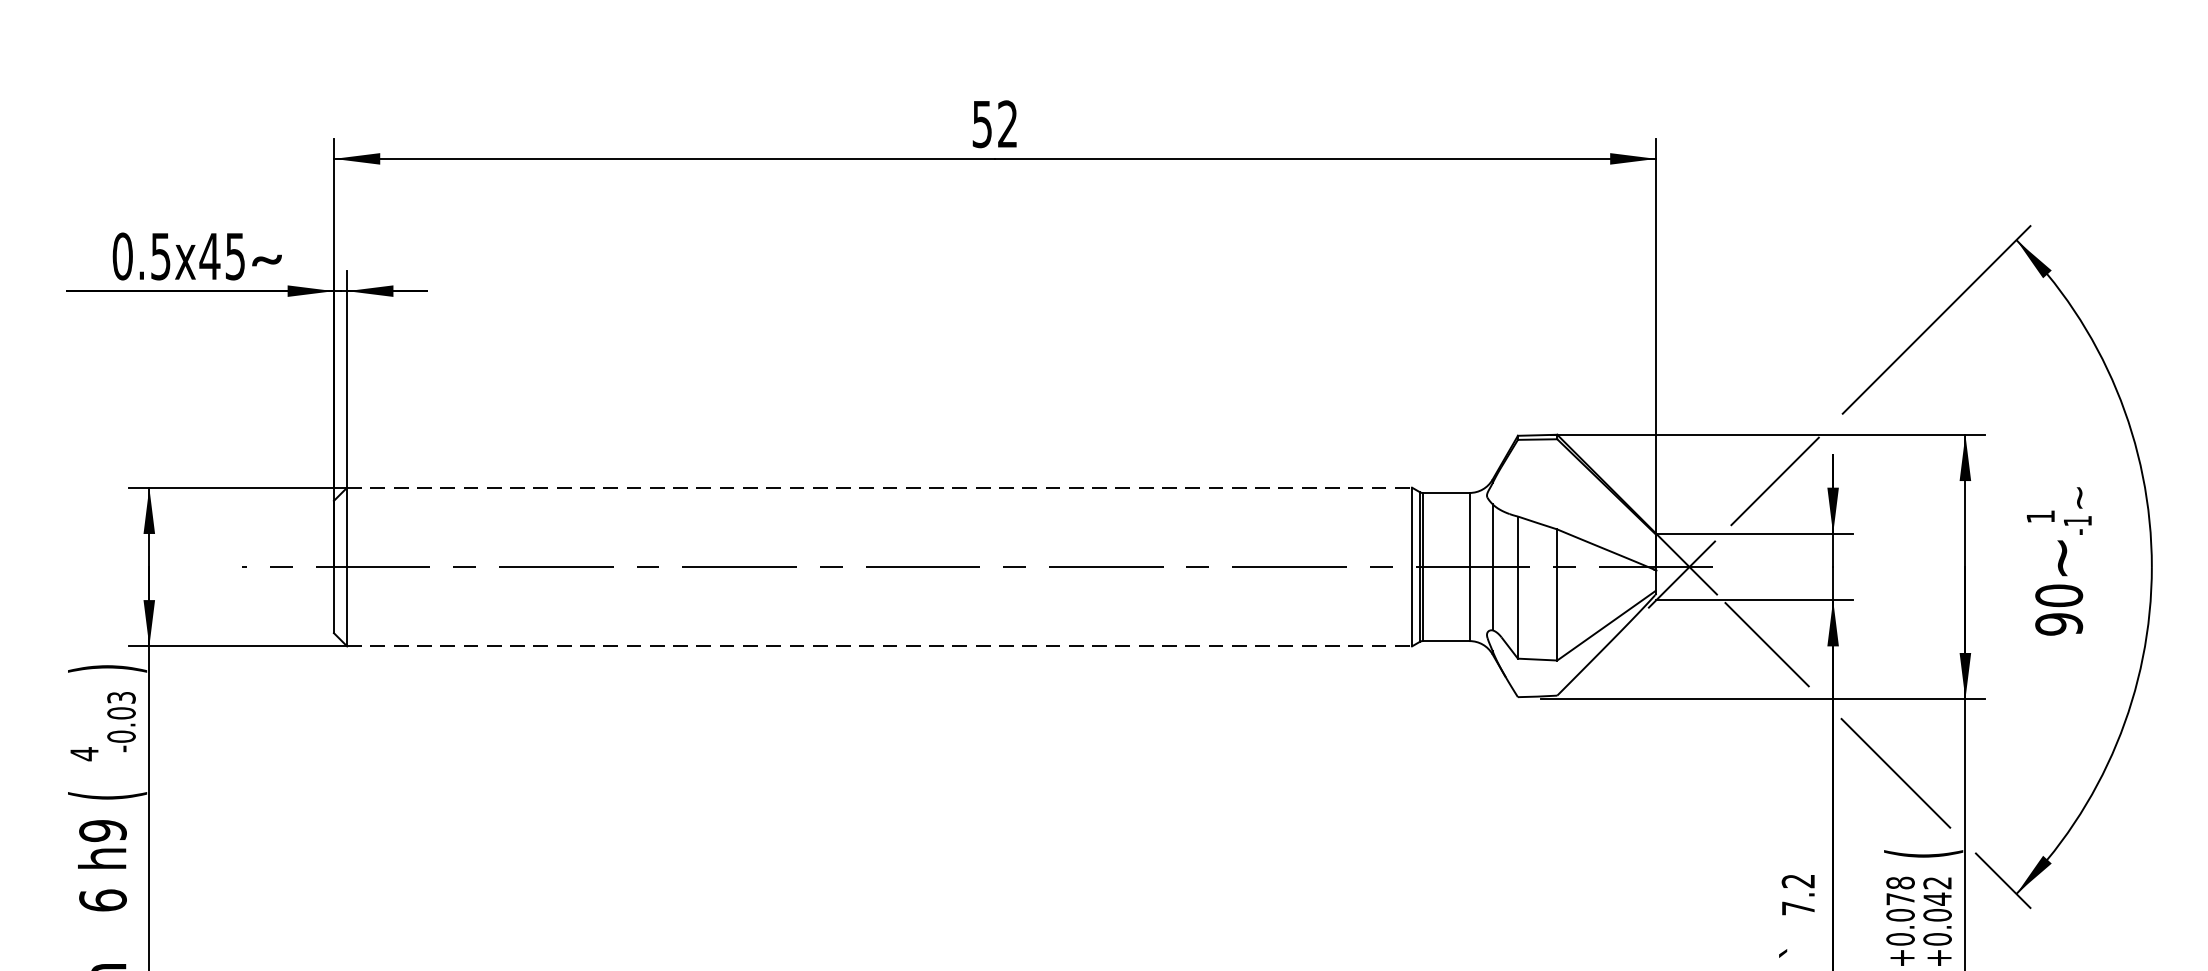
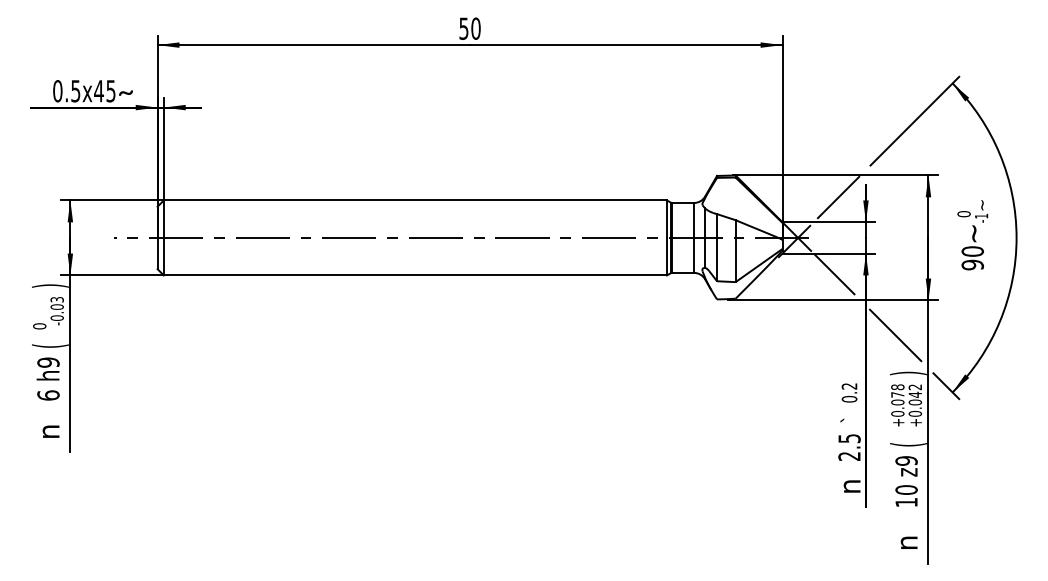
text: (1006, 123) -> (475, 28), 52 -> 50
line: (879, 487) -> (415, 200), dashed -> solid
text: (2039, 517) -> (963, 214), 1 -> 0
line: (879, 646) -> (415, 275), dashed -> solid
text: (83, 754) -> (39, 326), 4 -> 0
text: (1923, 853) -> (908, 373), ( -> )
text: (1798, 906) -> (849, 398), 7.2 -> 0.2

